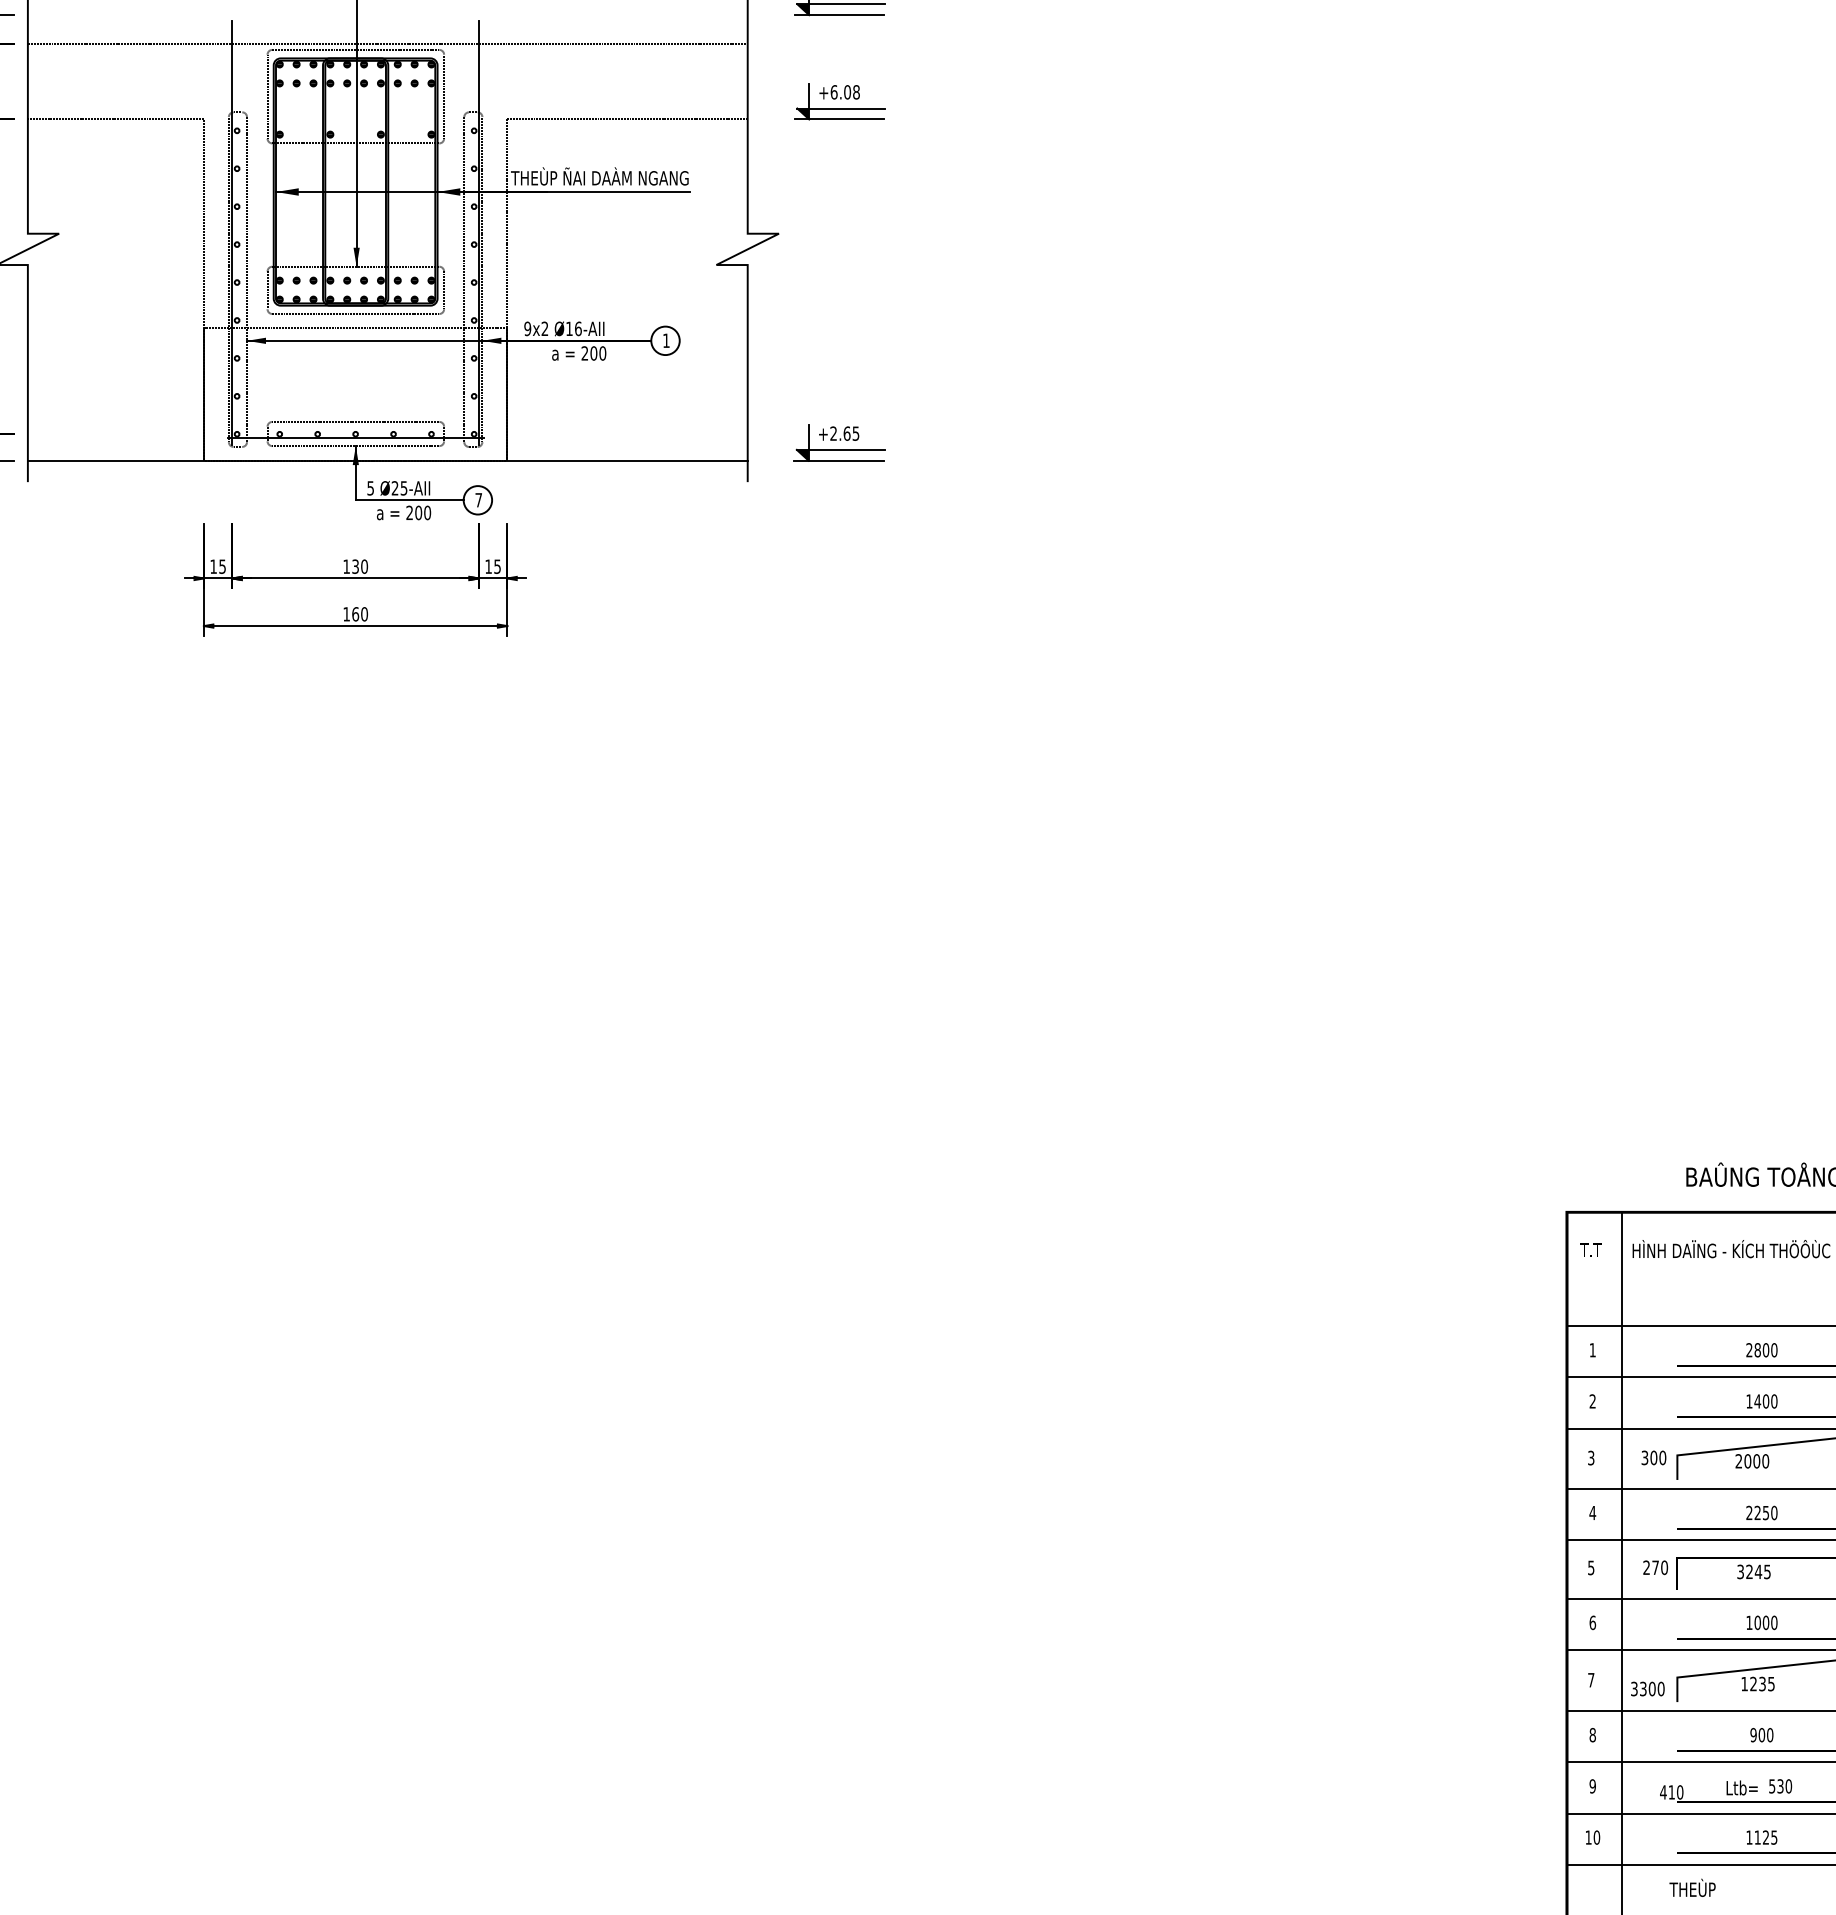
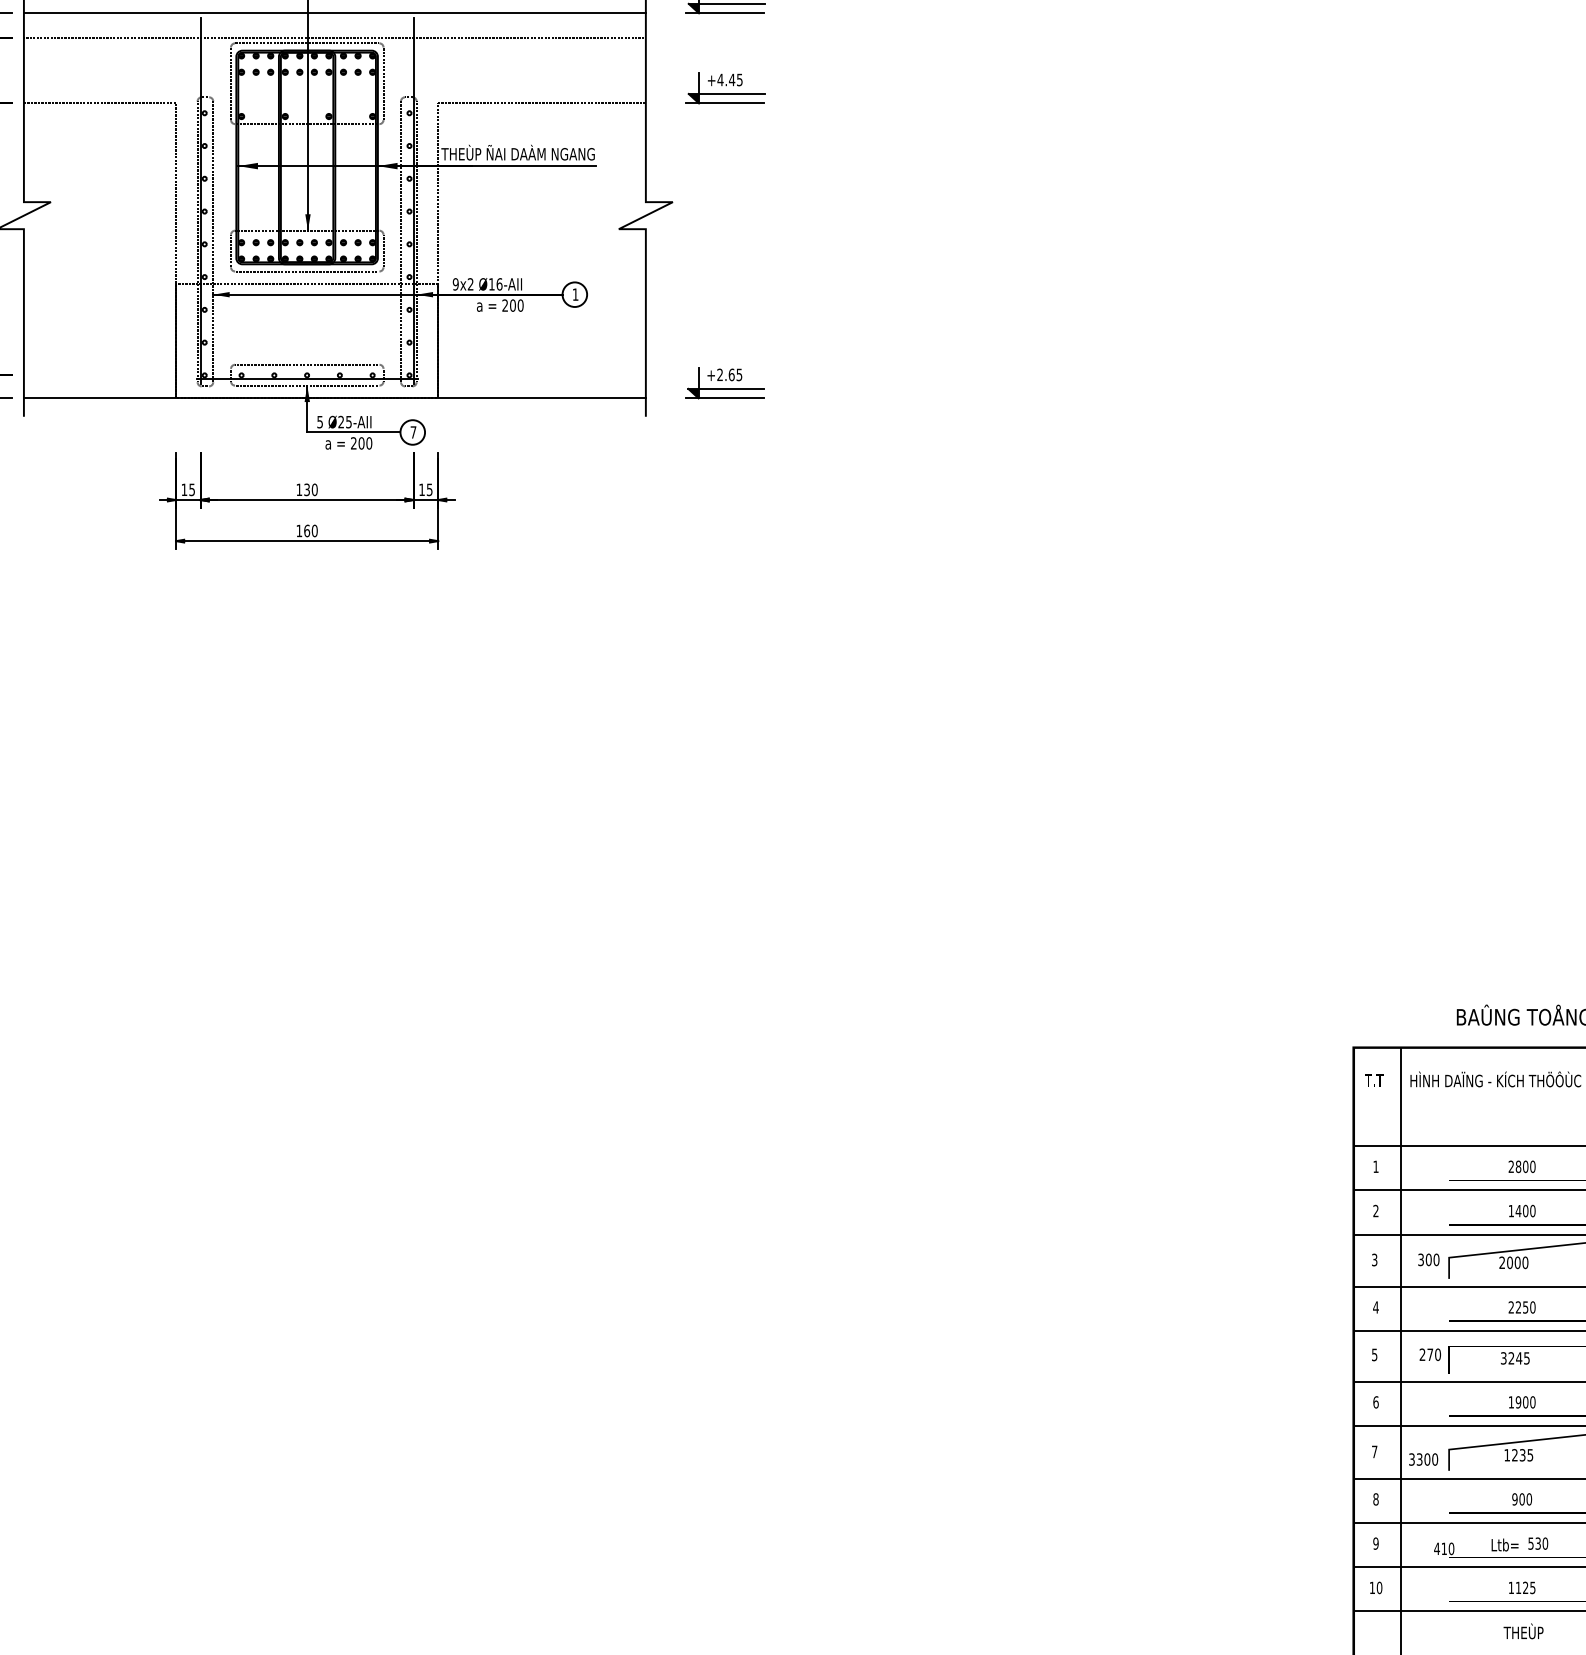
line: (387, 15) -> (334, 13), added
text: (844, 92) -> (729, 80), +6.08 -> +4.45
text: (1757, 1623) -> (1518, 1402), 1000 -> 1900
text: (1692, 1887) -> (1523, 1631), moved

